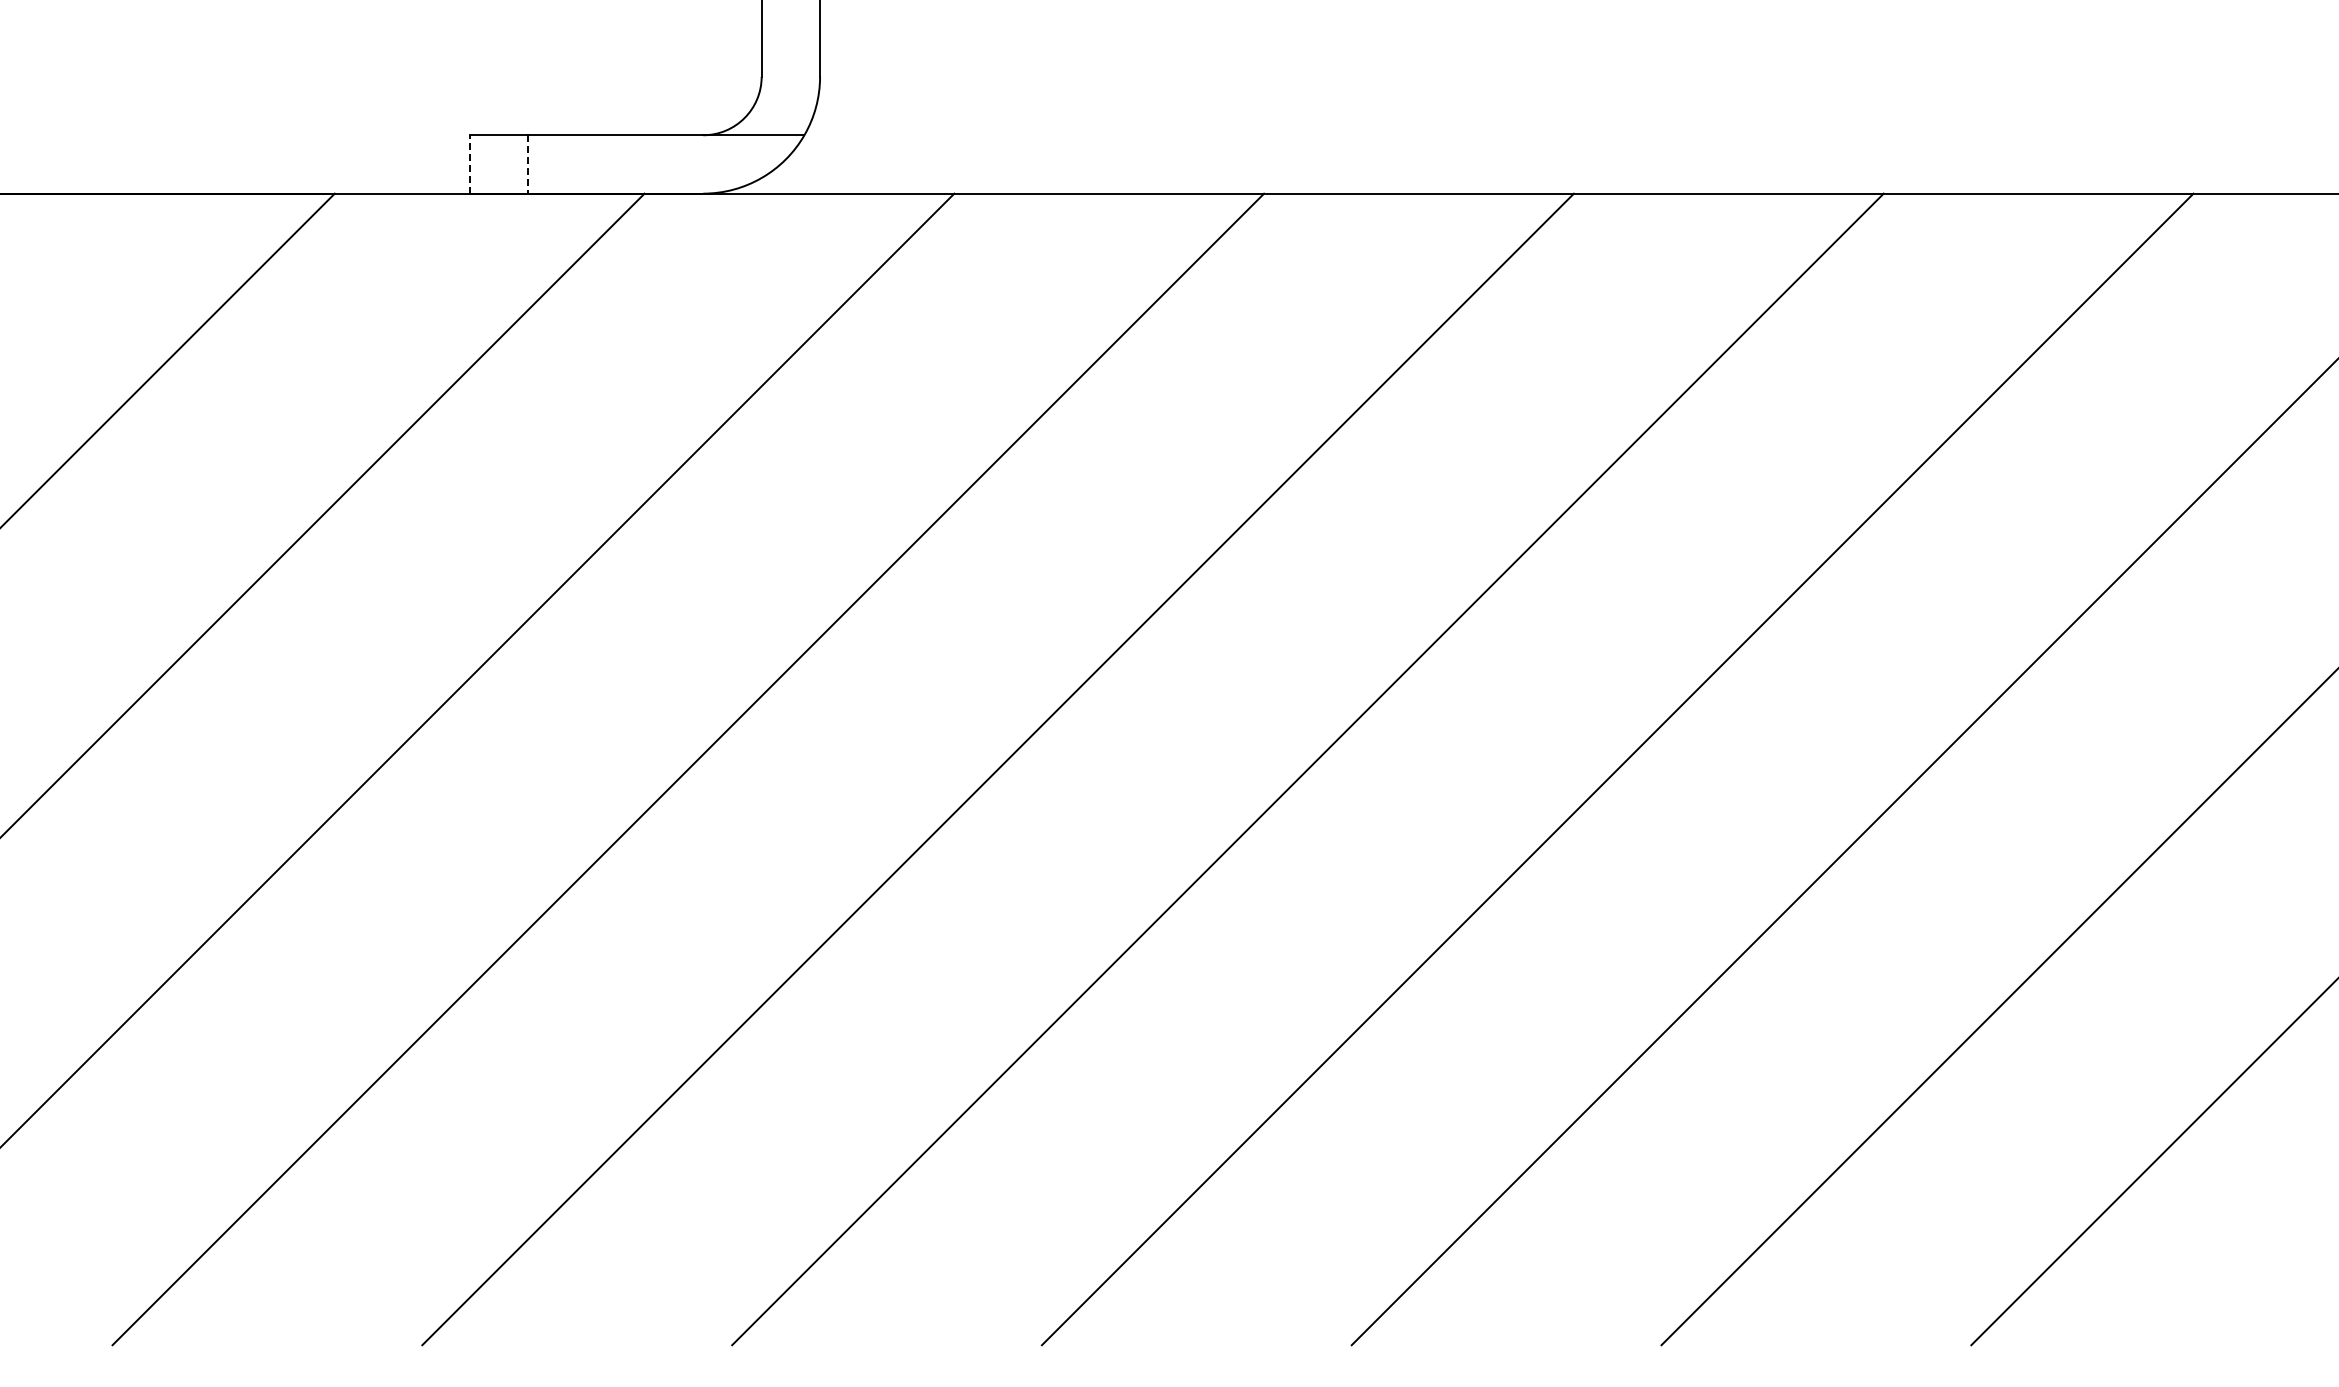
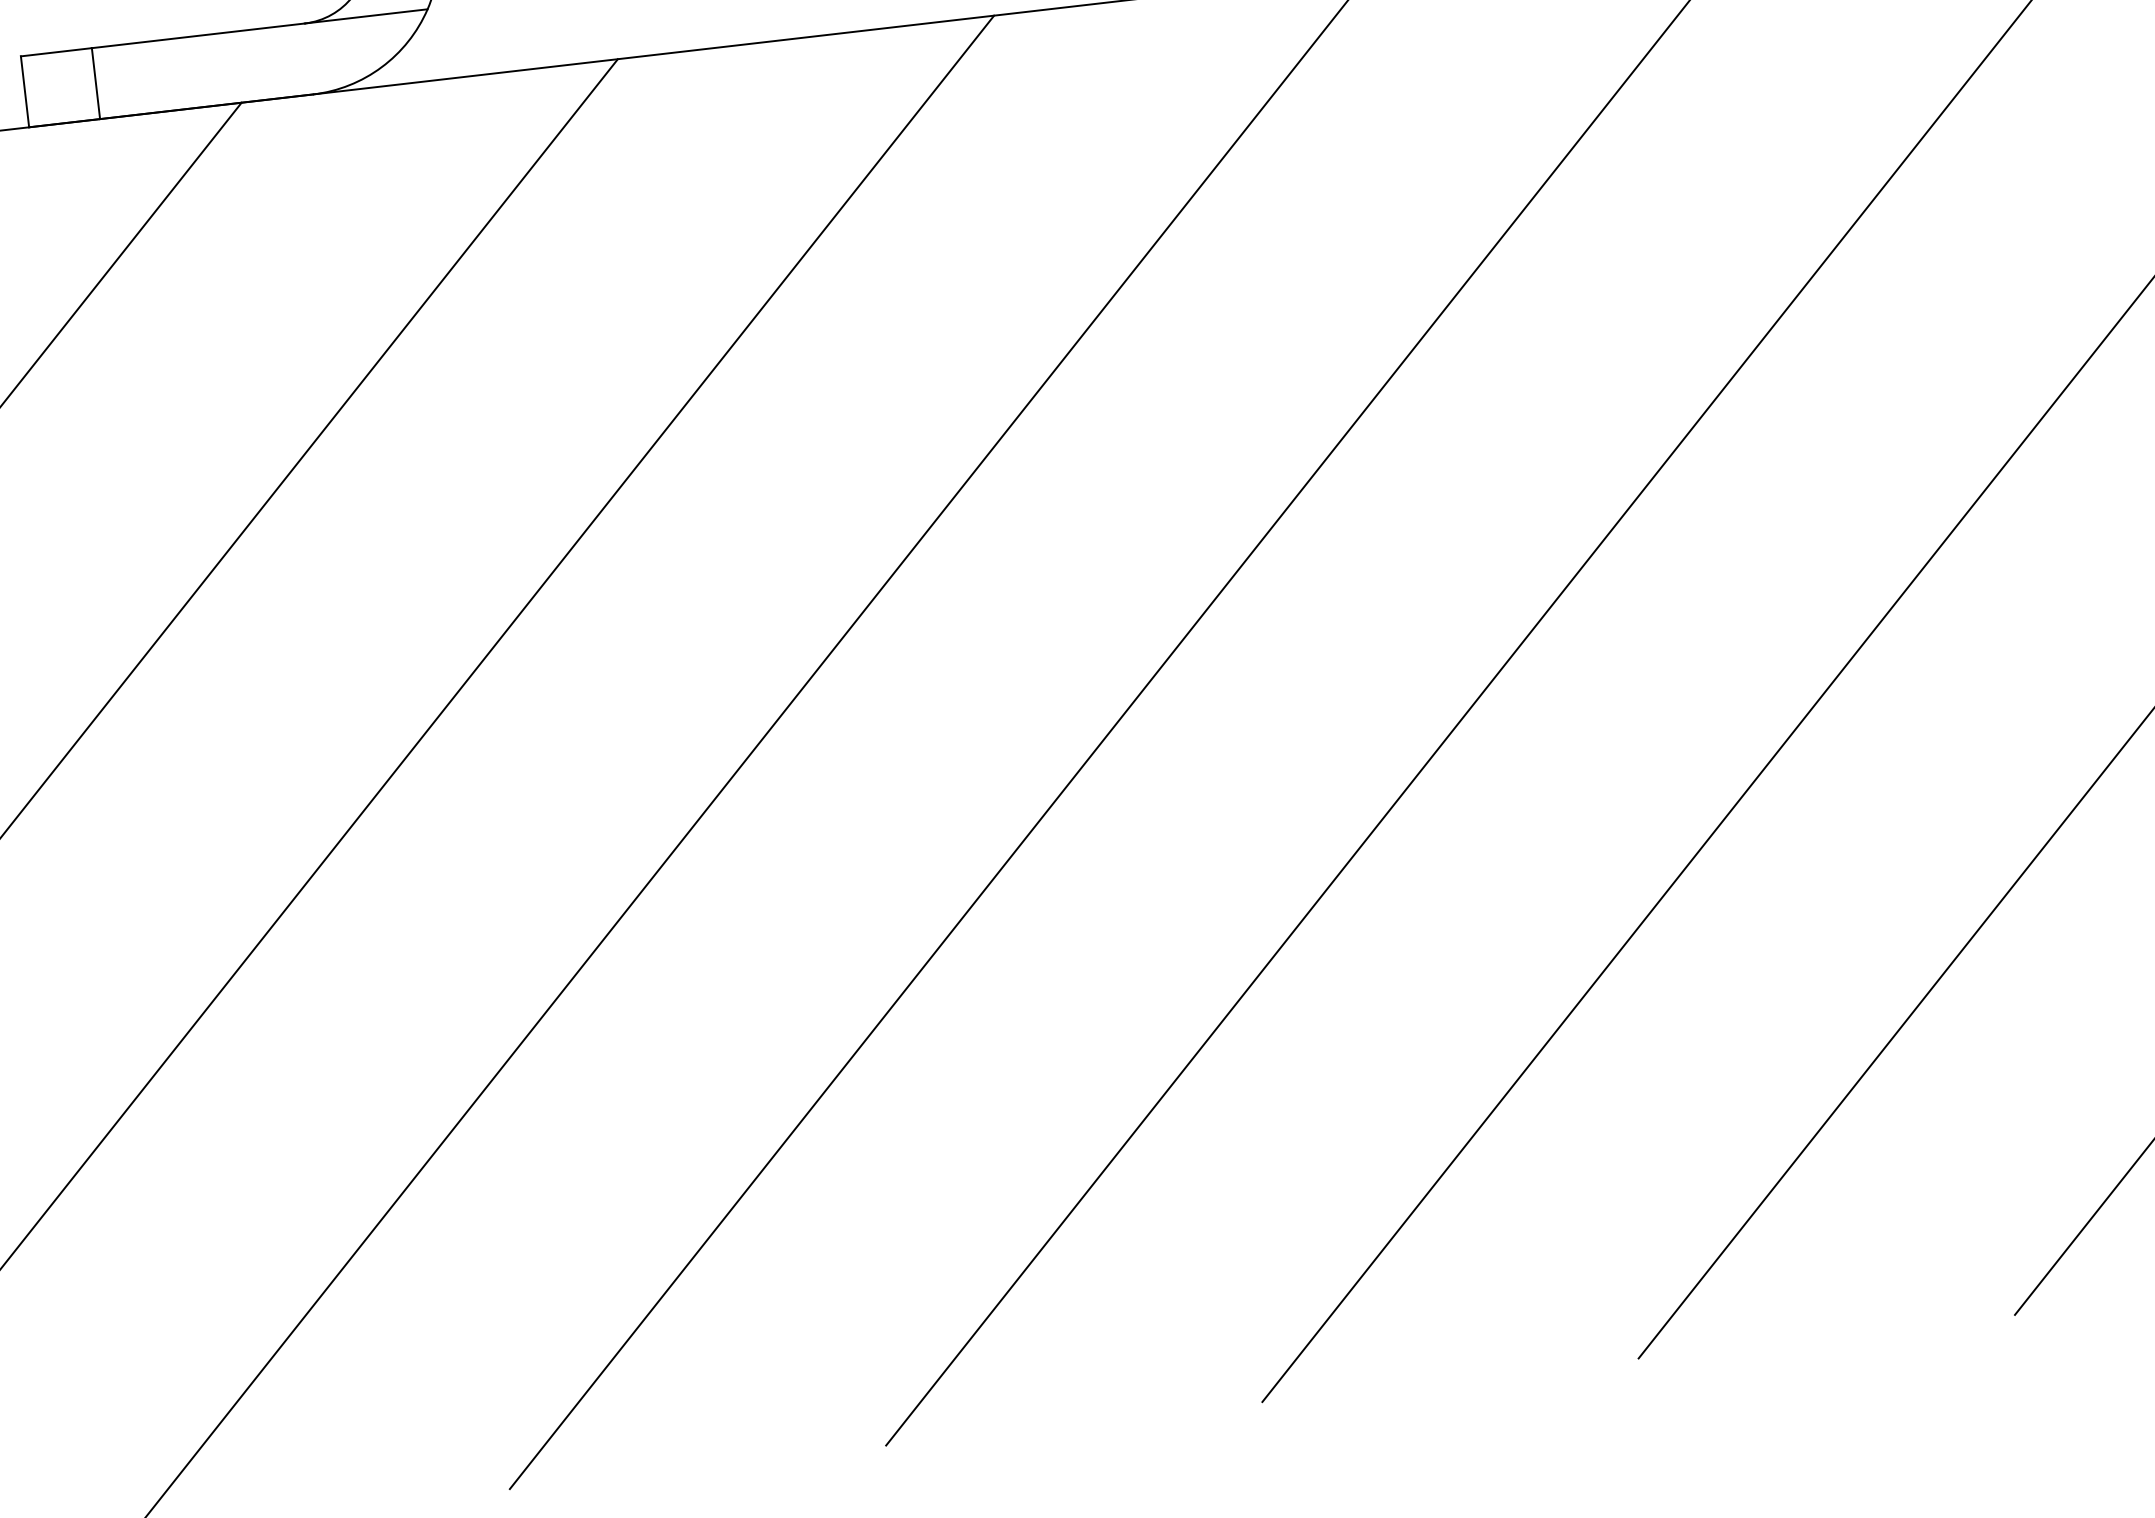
line: (469, 163) -> (24, 90), dashed -> solid
line: (528, 164) -> (96, 83), dashed -> solid

